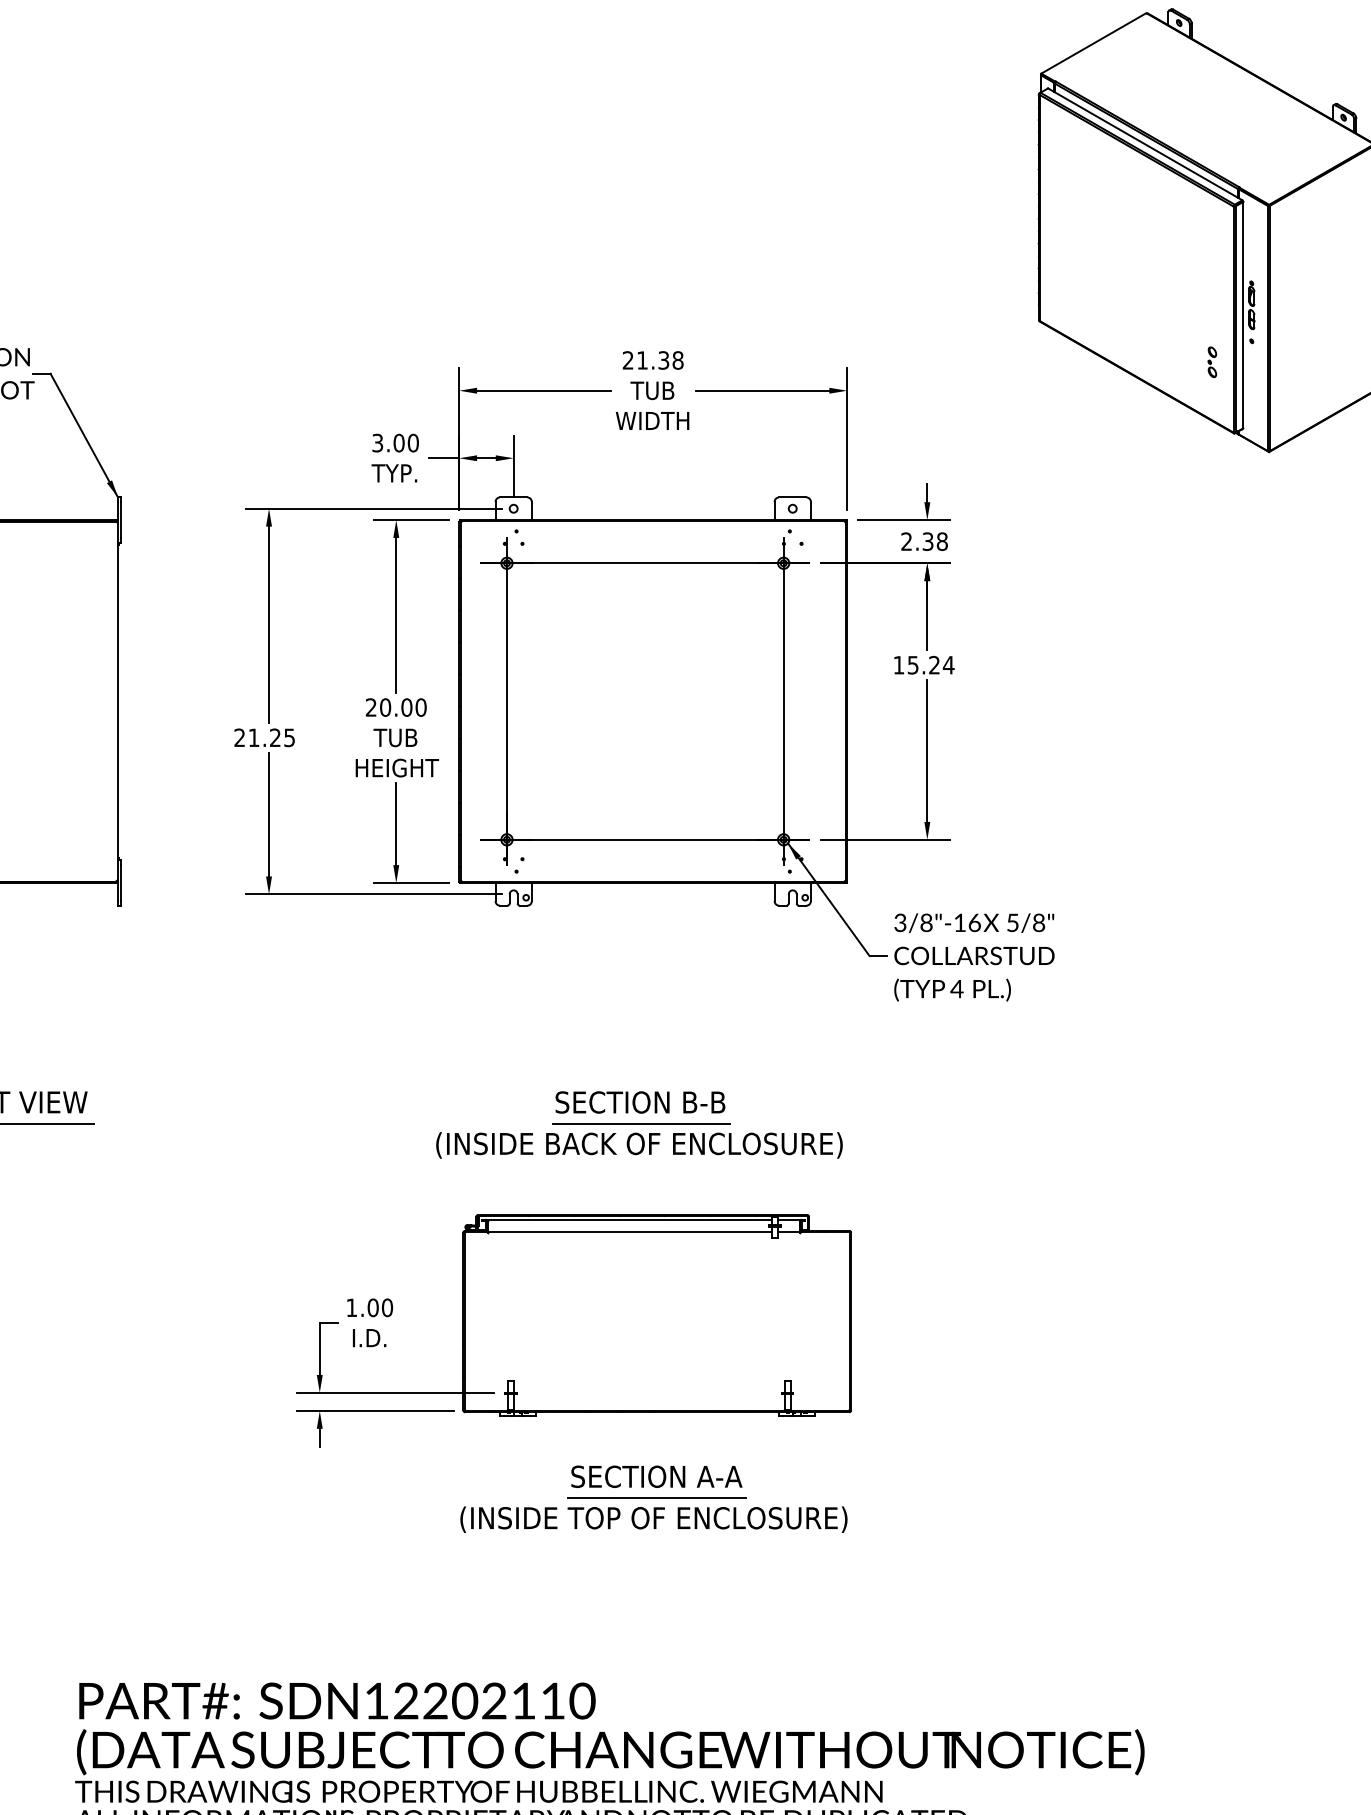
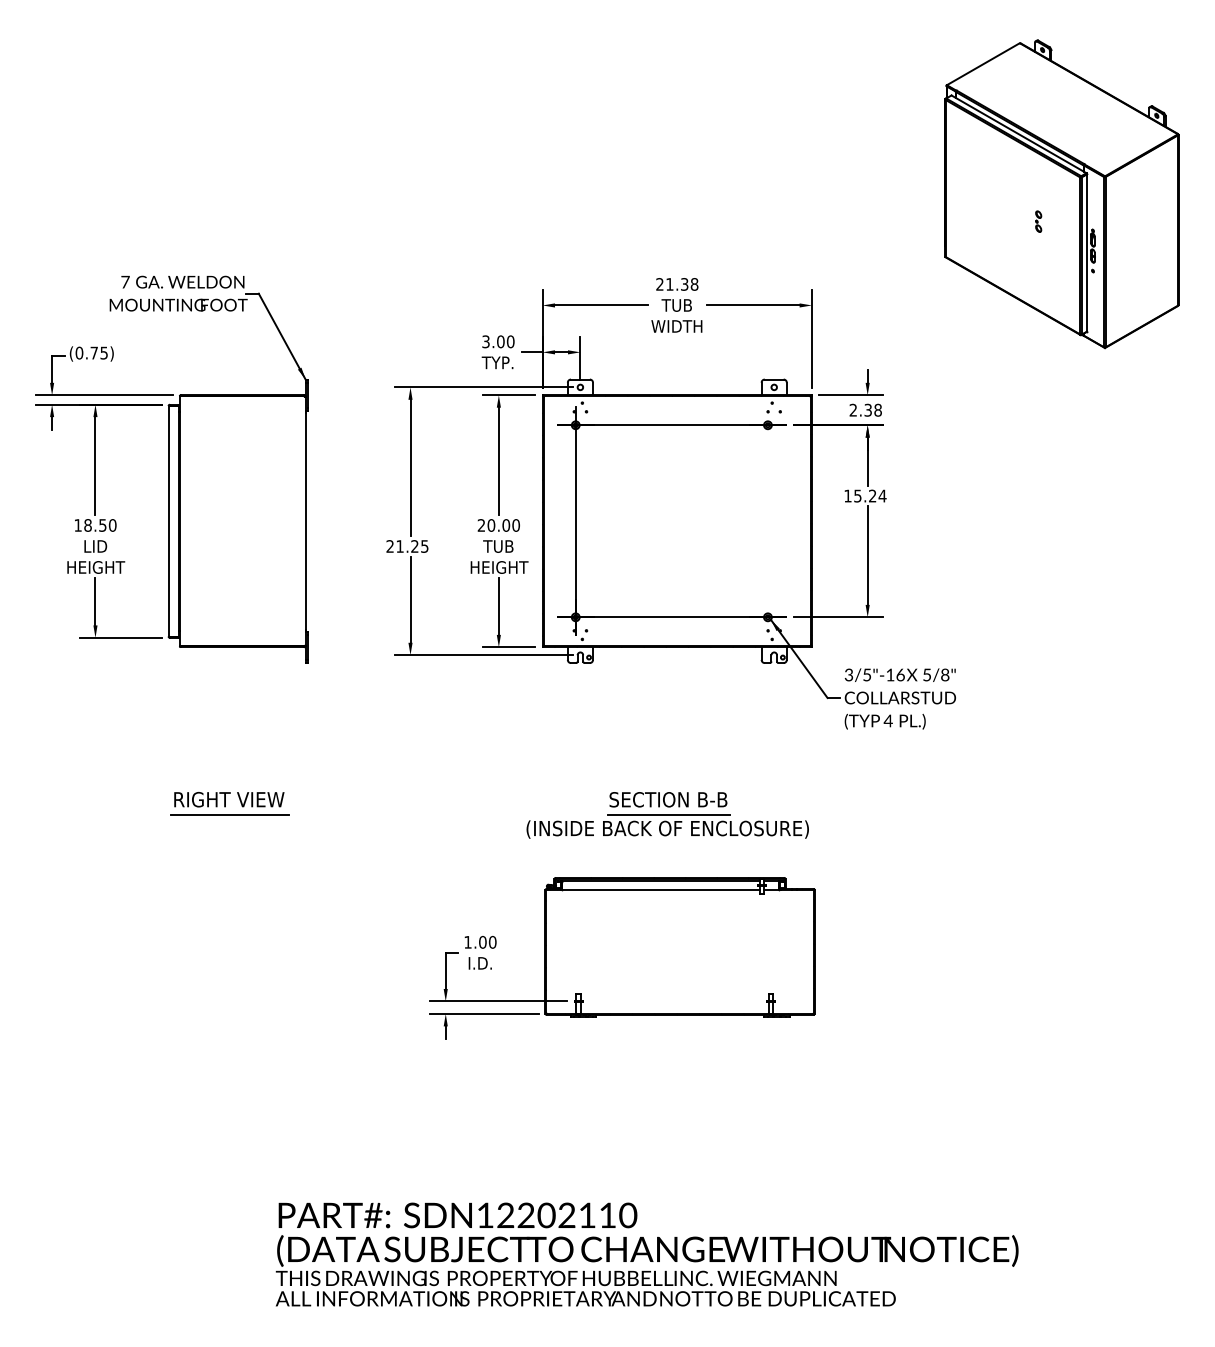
part: (1212, 362) -> (1038, 221), moved
line: (783, 701) -> (767, 521), removed
text: (927, 922) -> (867, 674), 3/8"-16 -> 3/5"-16
part: (653, 1499) -> (677, 1075), removed

